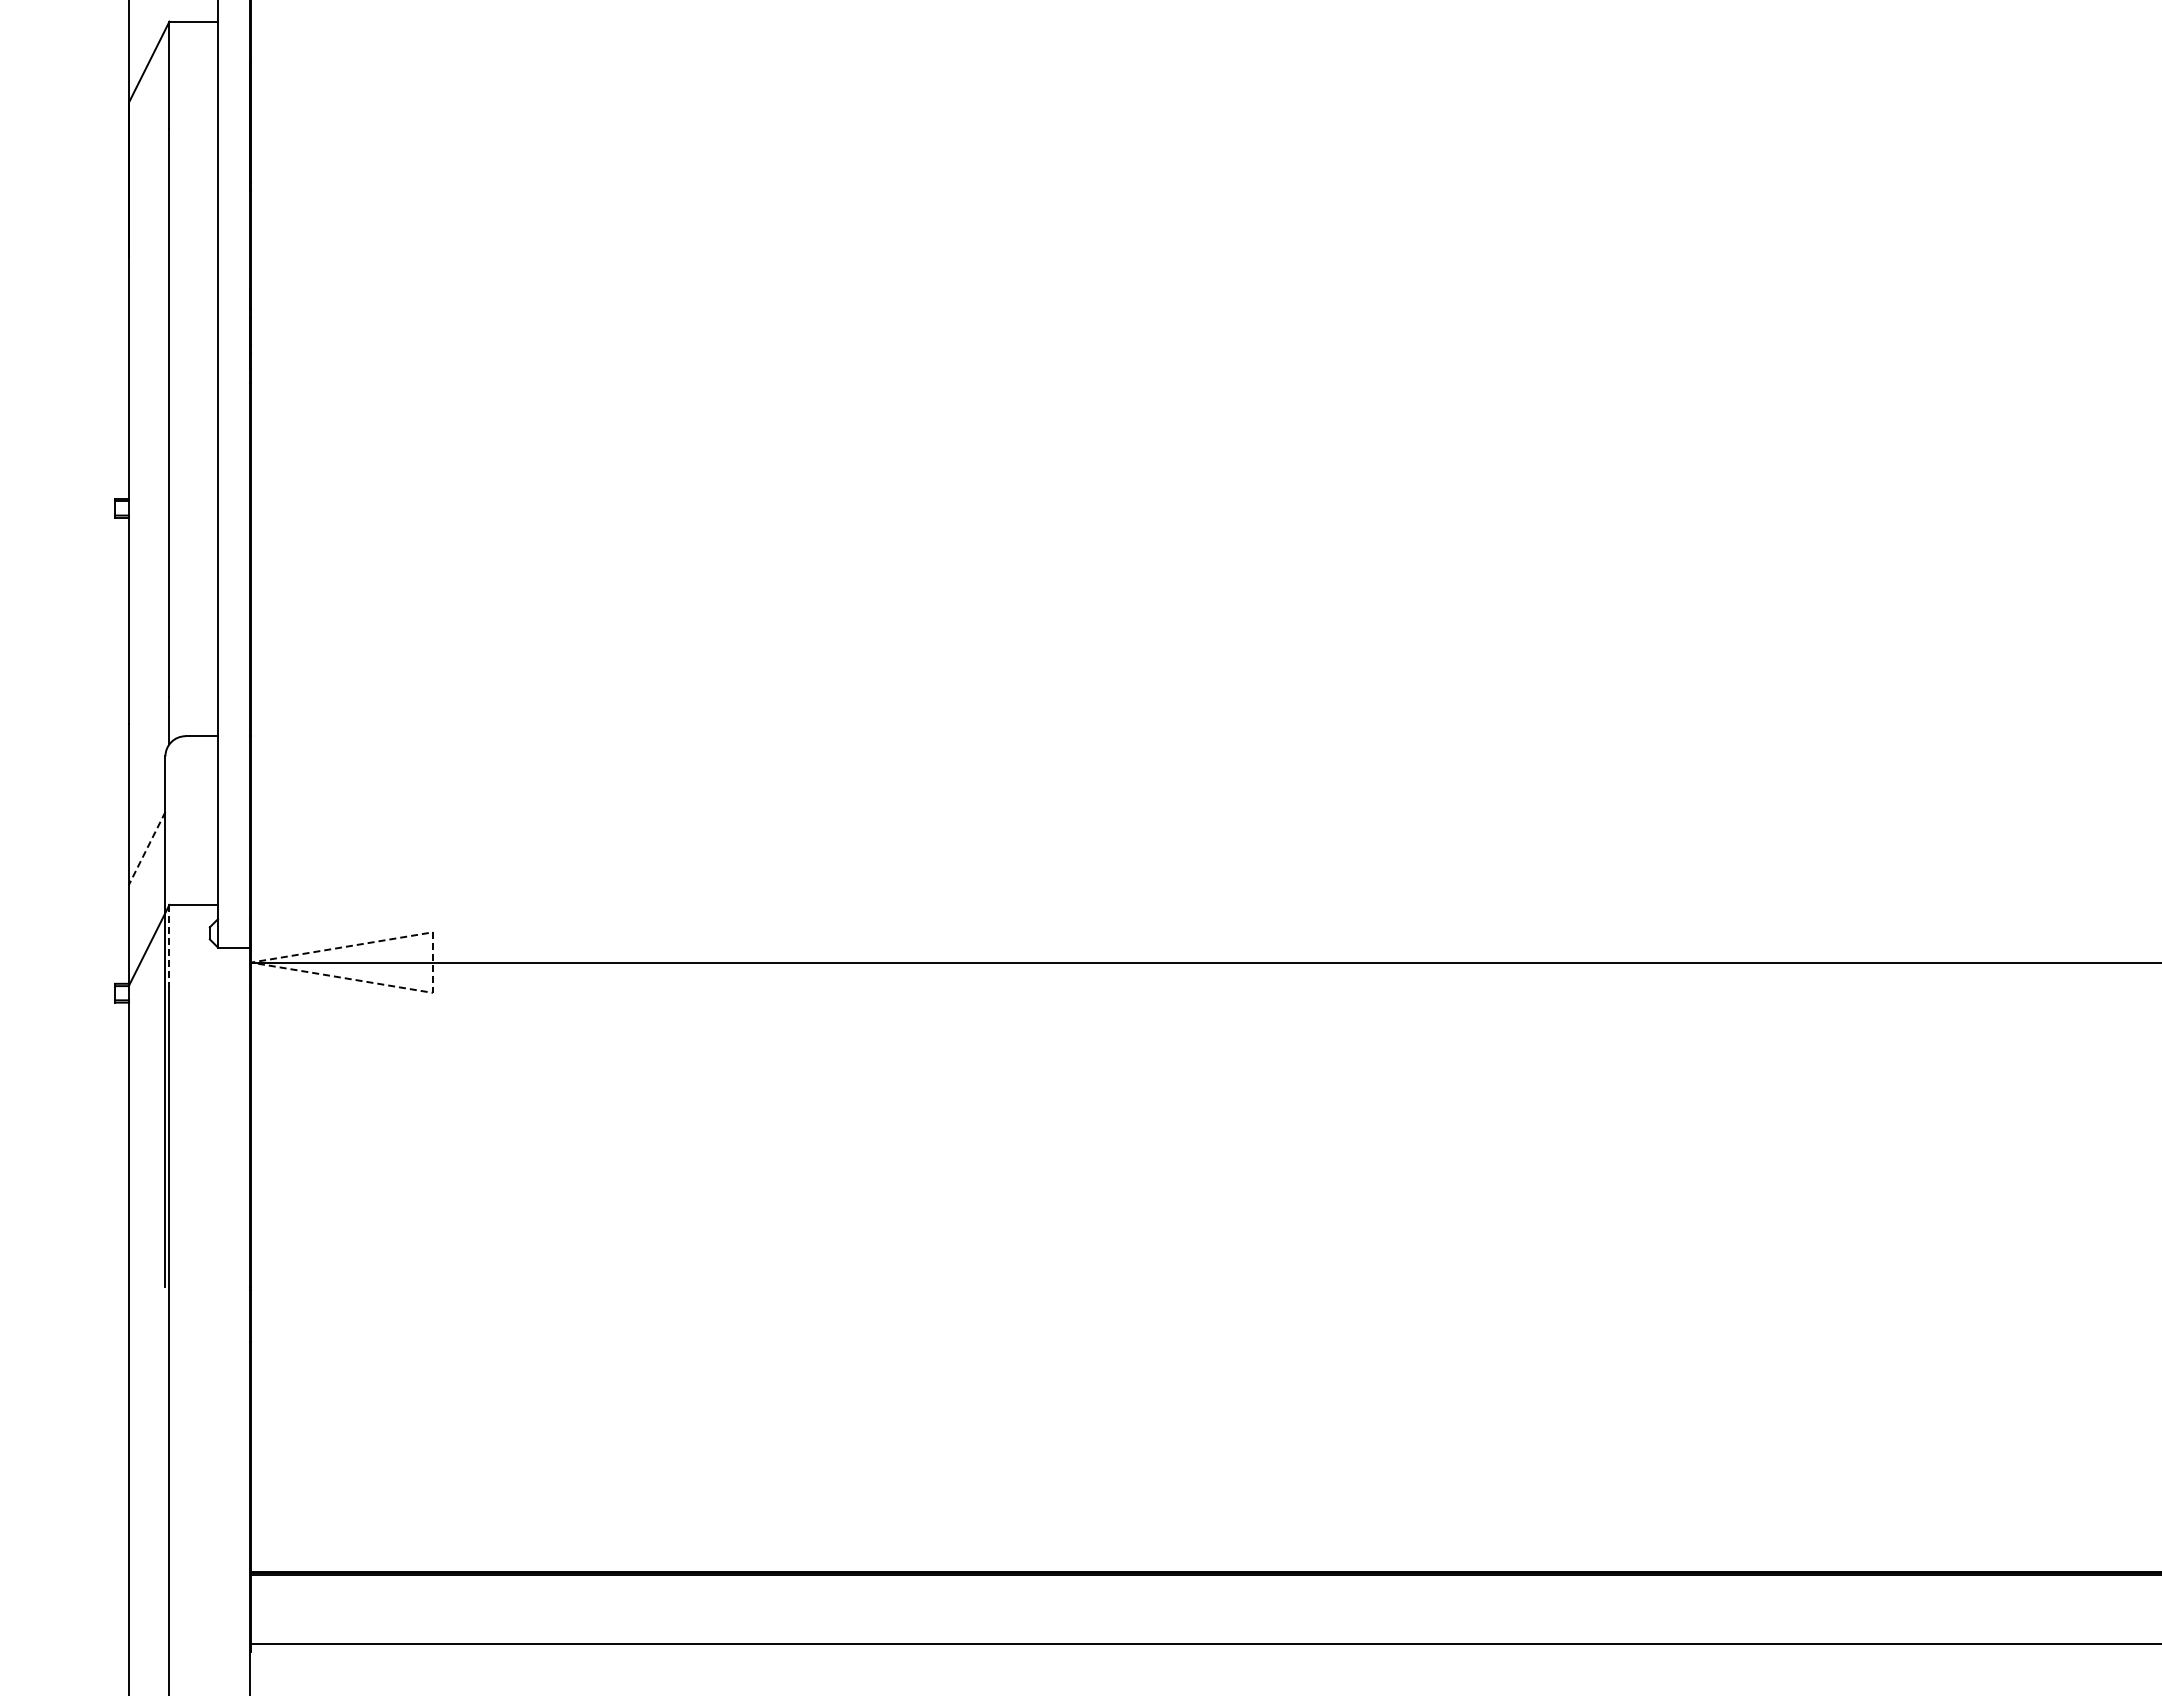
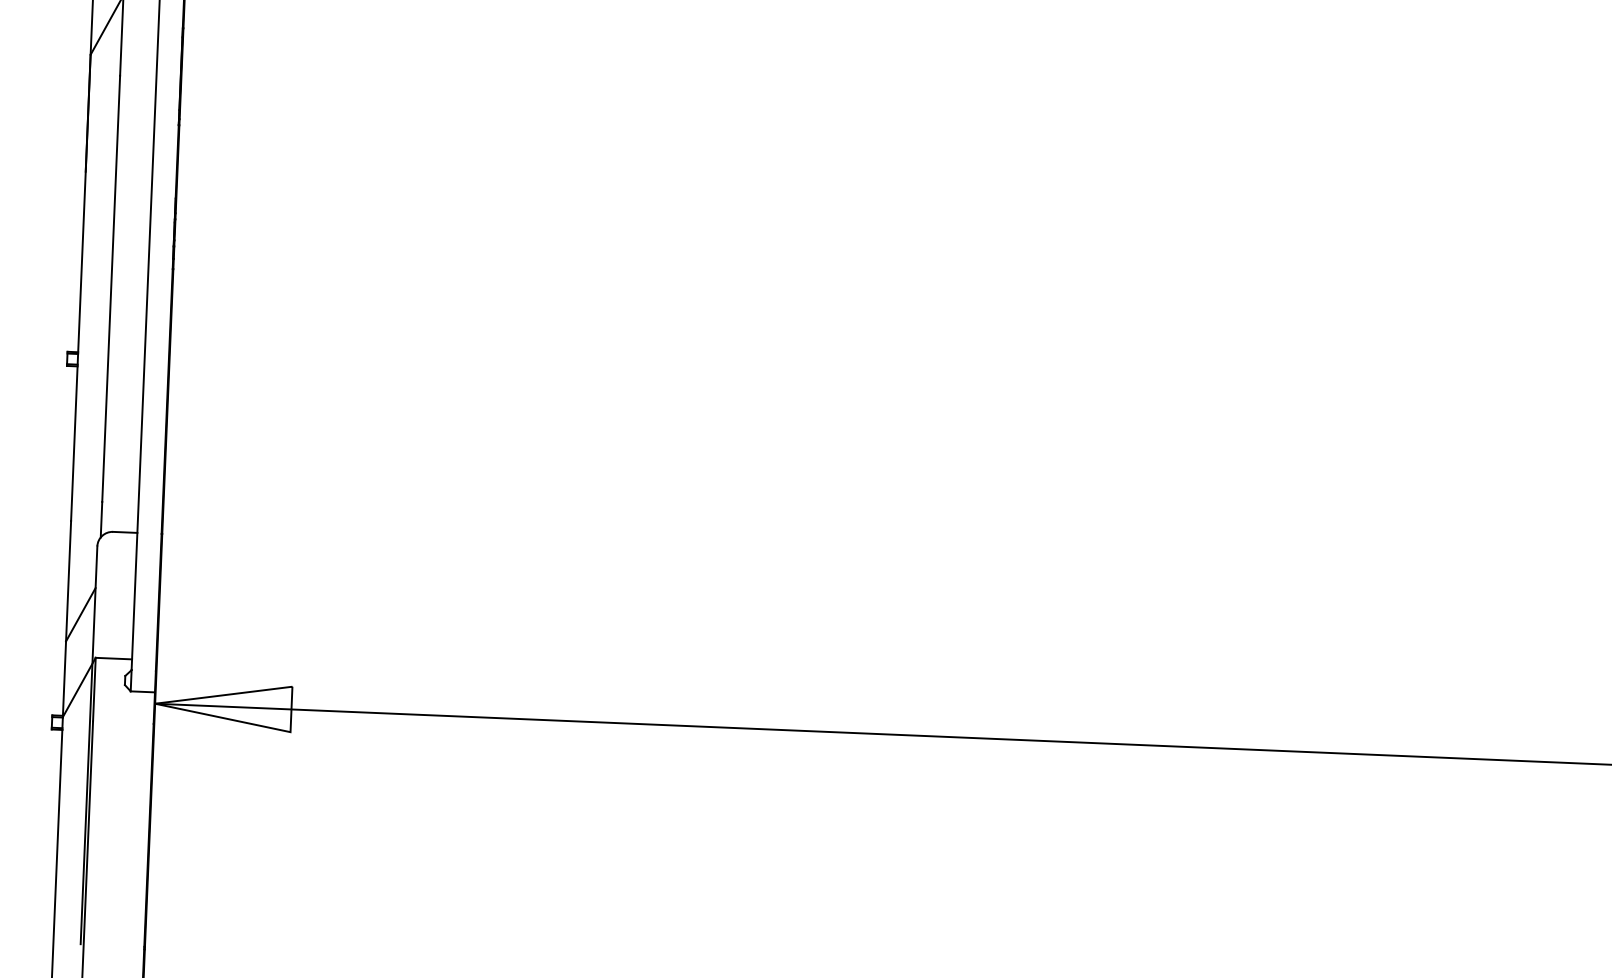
line: (147, 848) -> (81, 614), dashed -> solid
line: (169, 947) -> (94, 689), dashed -> solid
line: (280, 967) -> (177, 708), dashed -> solid

